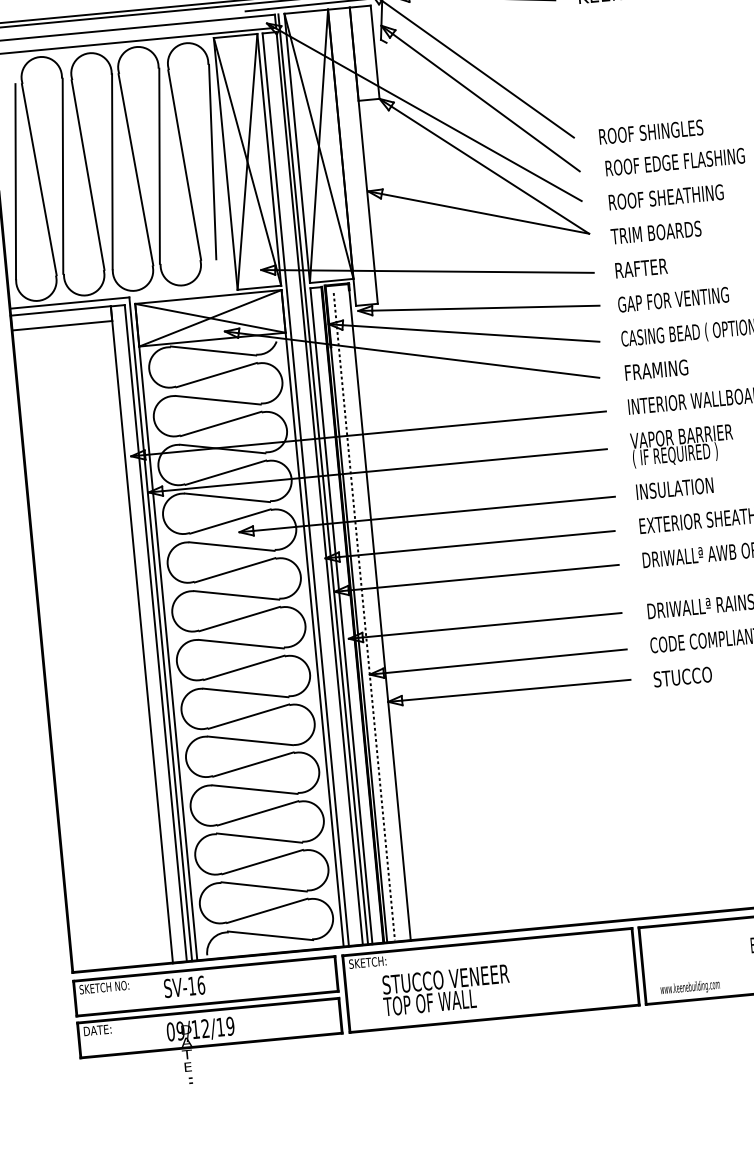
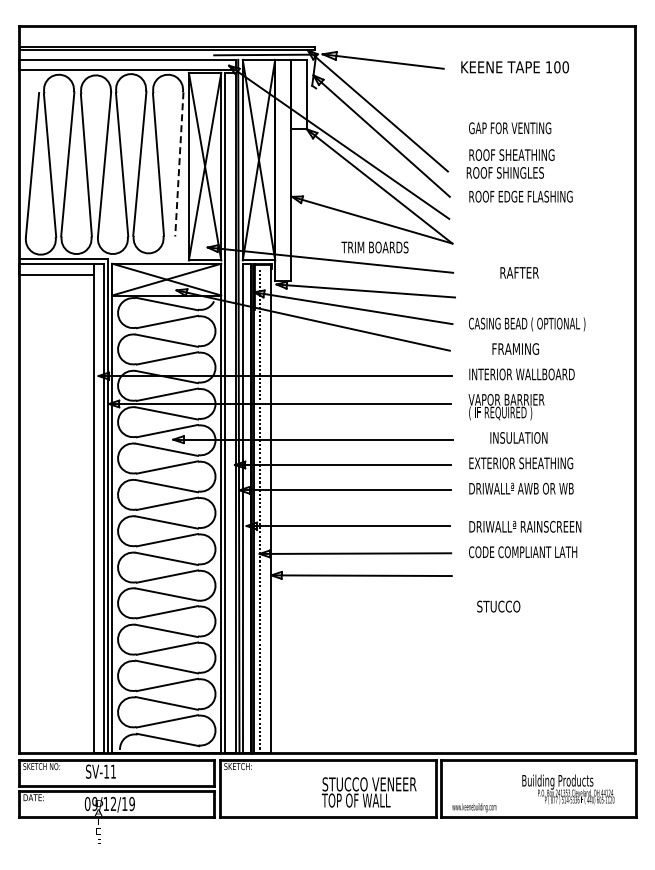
line: (212, 162) -> (179, 164), solid -> dashed
text: (665, 196) -> (511, 154), moved
text: (655, 232) -> (374, 247), moved
text: (641, 267) -> (519, 272), moved
text: (673, 300) -> (510, 128), moved
text: (656, 369) -> (515, 348), moved
text: (674, 488) -> (518, 437), moved
text: (682, 676) -> (498, 606), moved
text: (201, 985) -> (113, 771), SV-16 -> SV-11
text: (445, 990) -> (368, 792), moved

